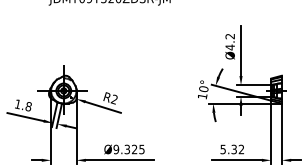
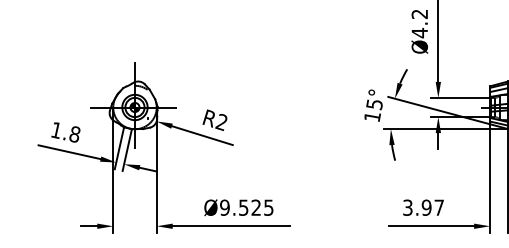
text: (203, 89) -> (374, 105), 10° -> 15°
text: (126, 148) -> (242, 206), Ø9.325 -> Ø9.525
text: (232, 149) -> (423, 207), 5.32 -> 3.97

